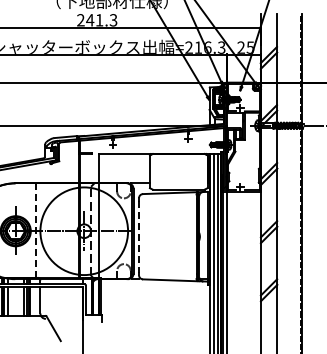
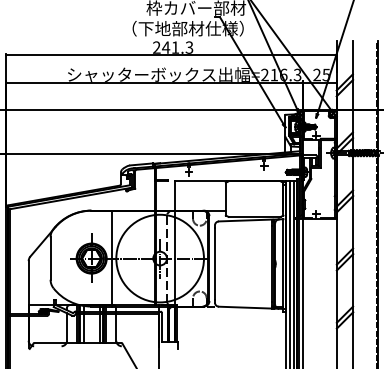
line: (35, 231) -> (111, 258), dashed -> solid
line: (138, 237) -> (214, 264), dashed -> solid

